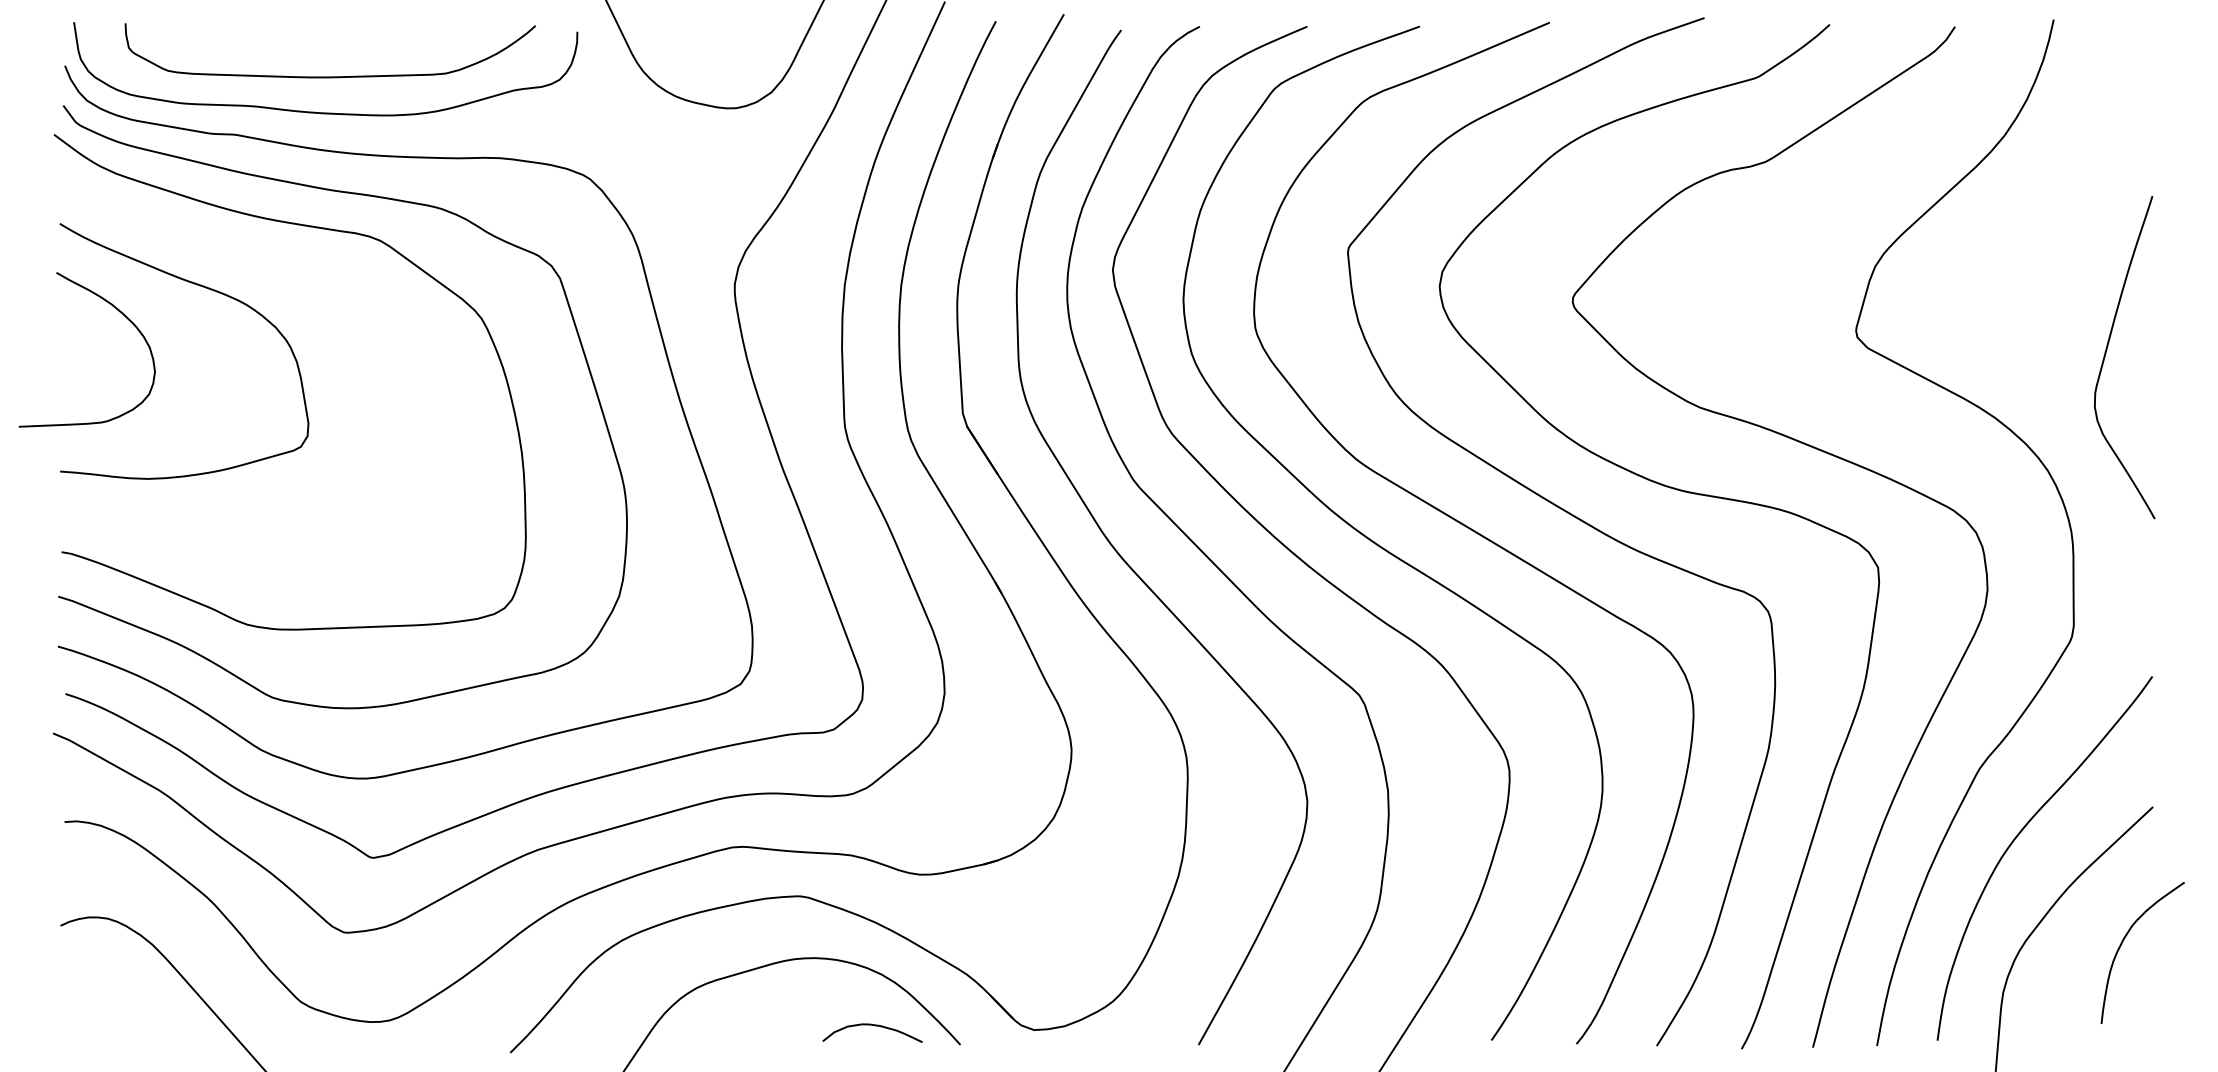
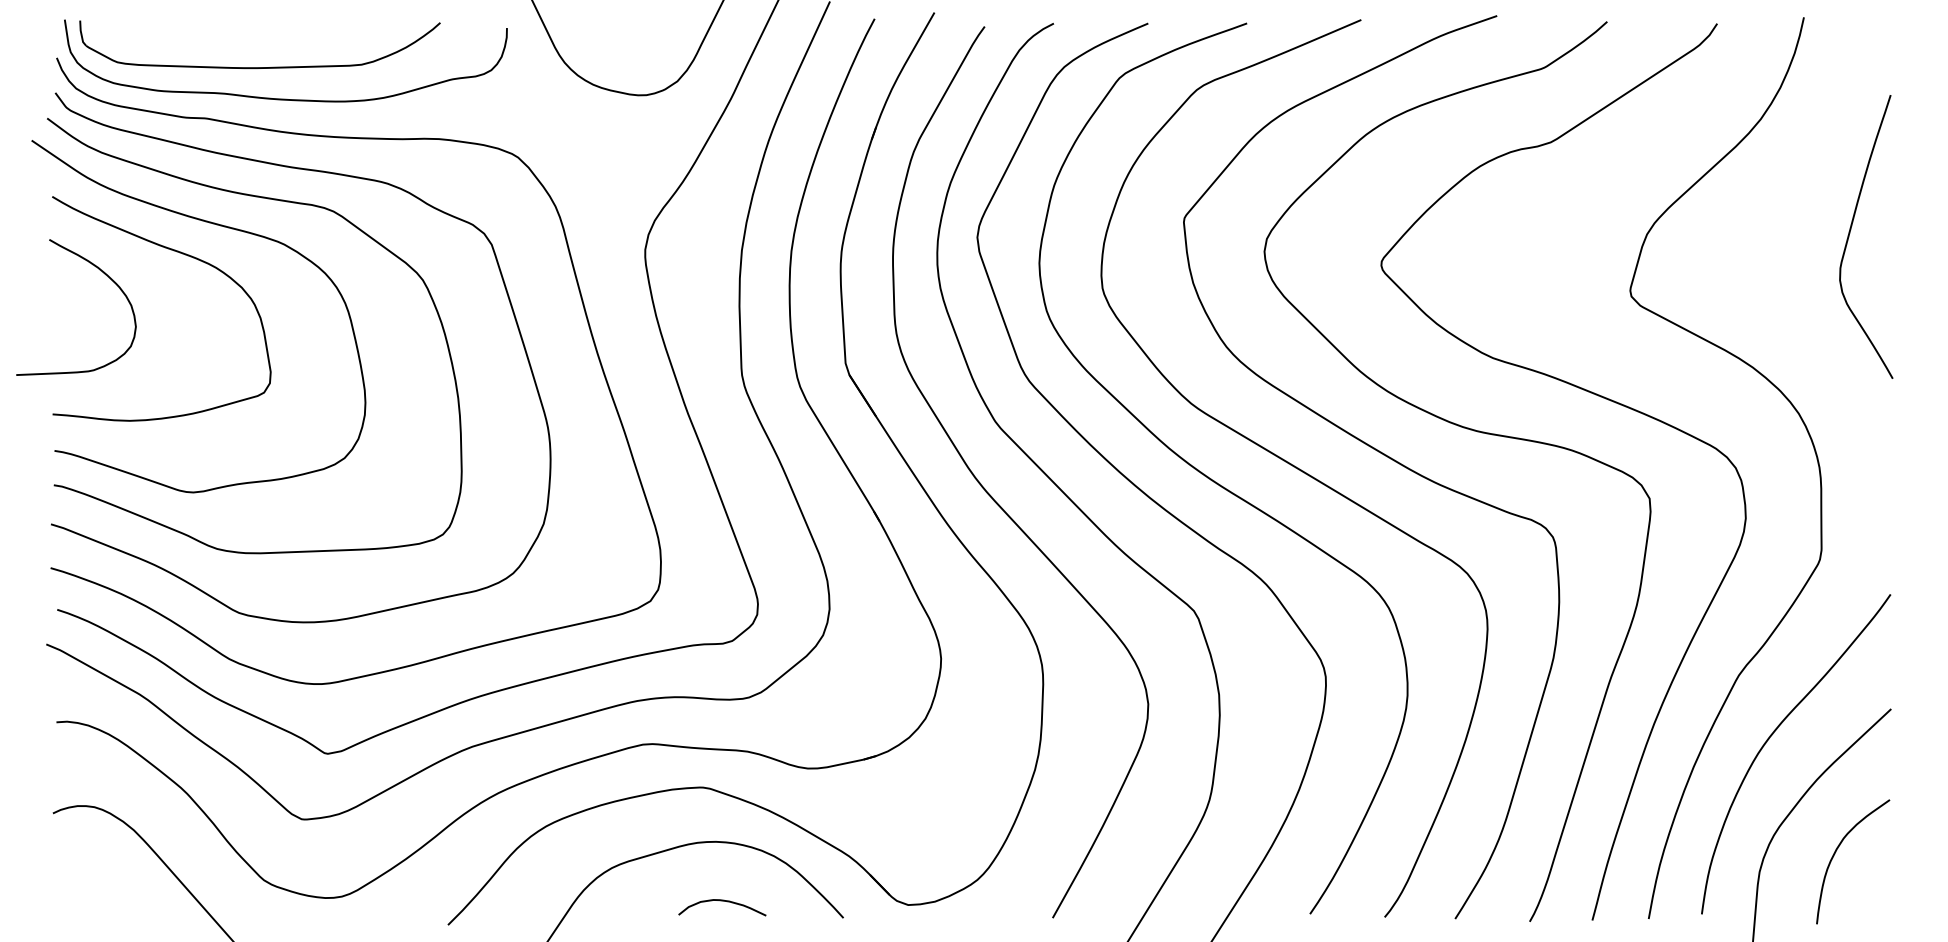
part: (329, 76) -> (259, 67), moved
curve: (254, 258) -> (223, 227), added
curve: (2107, 350) -> (1851, 230), moved
curve: (2123, 942) -> (1836, 852), moved
curve: (874, 1026) -> (724, 901), moved

